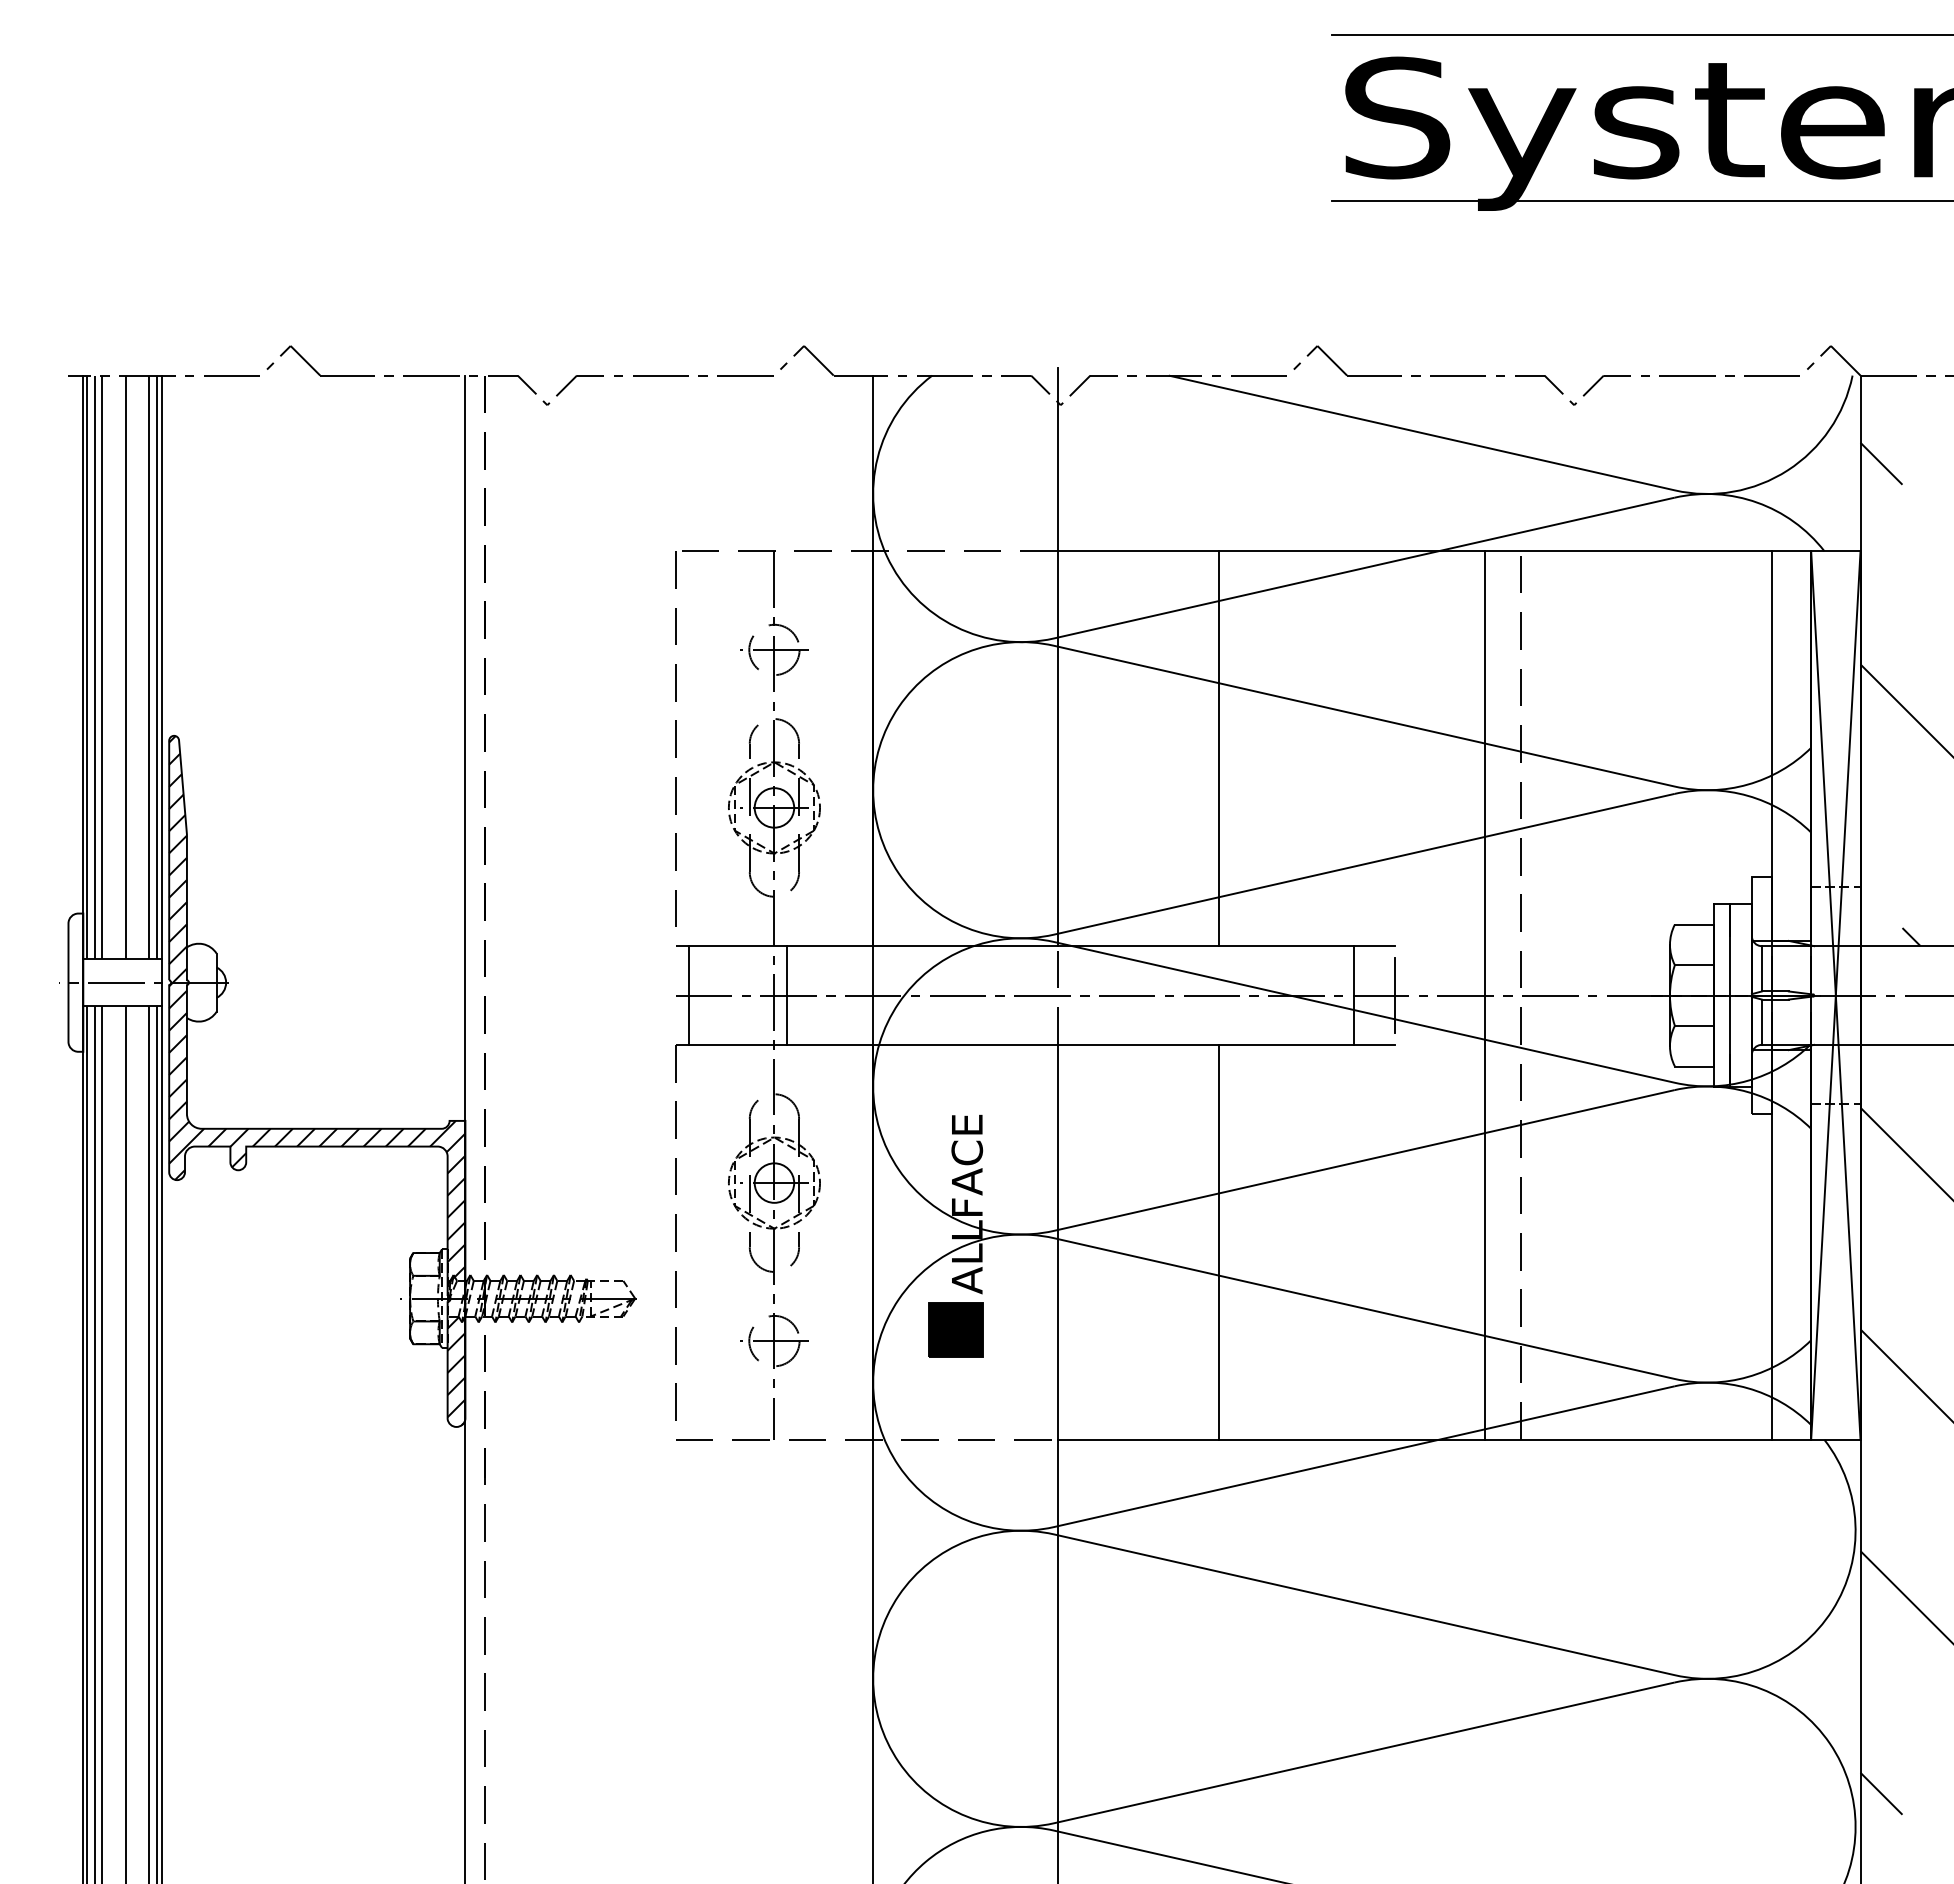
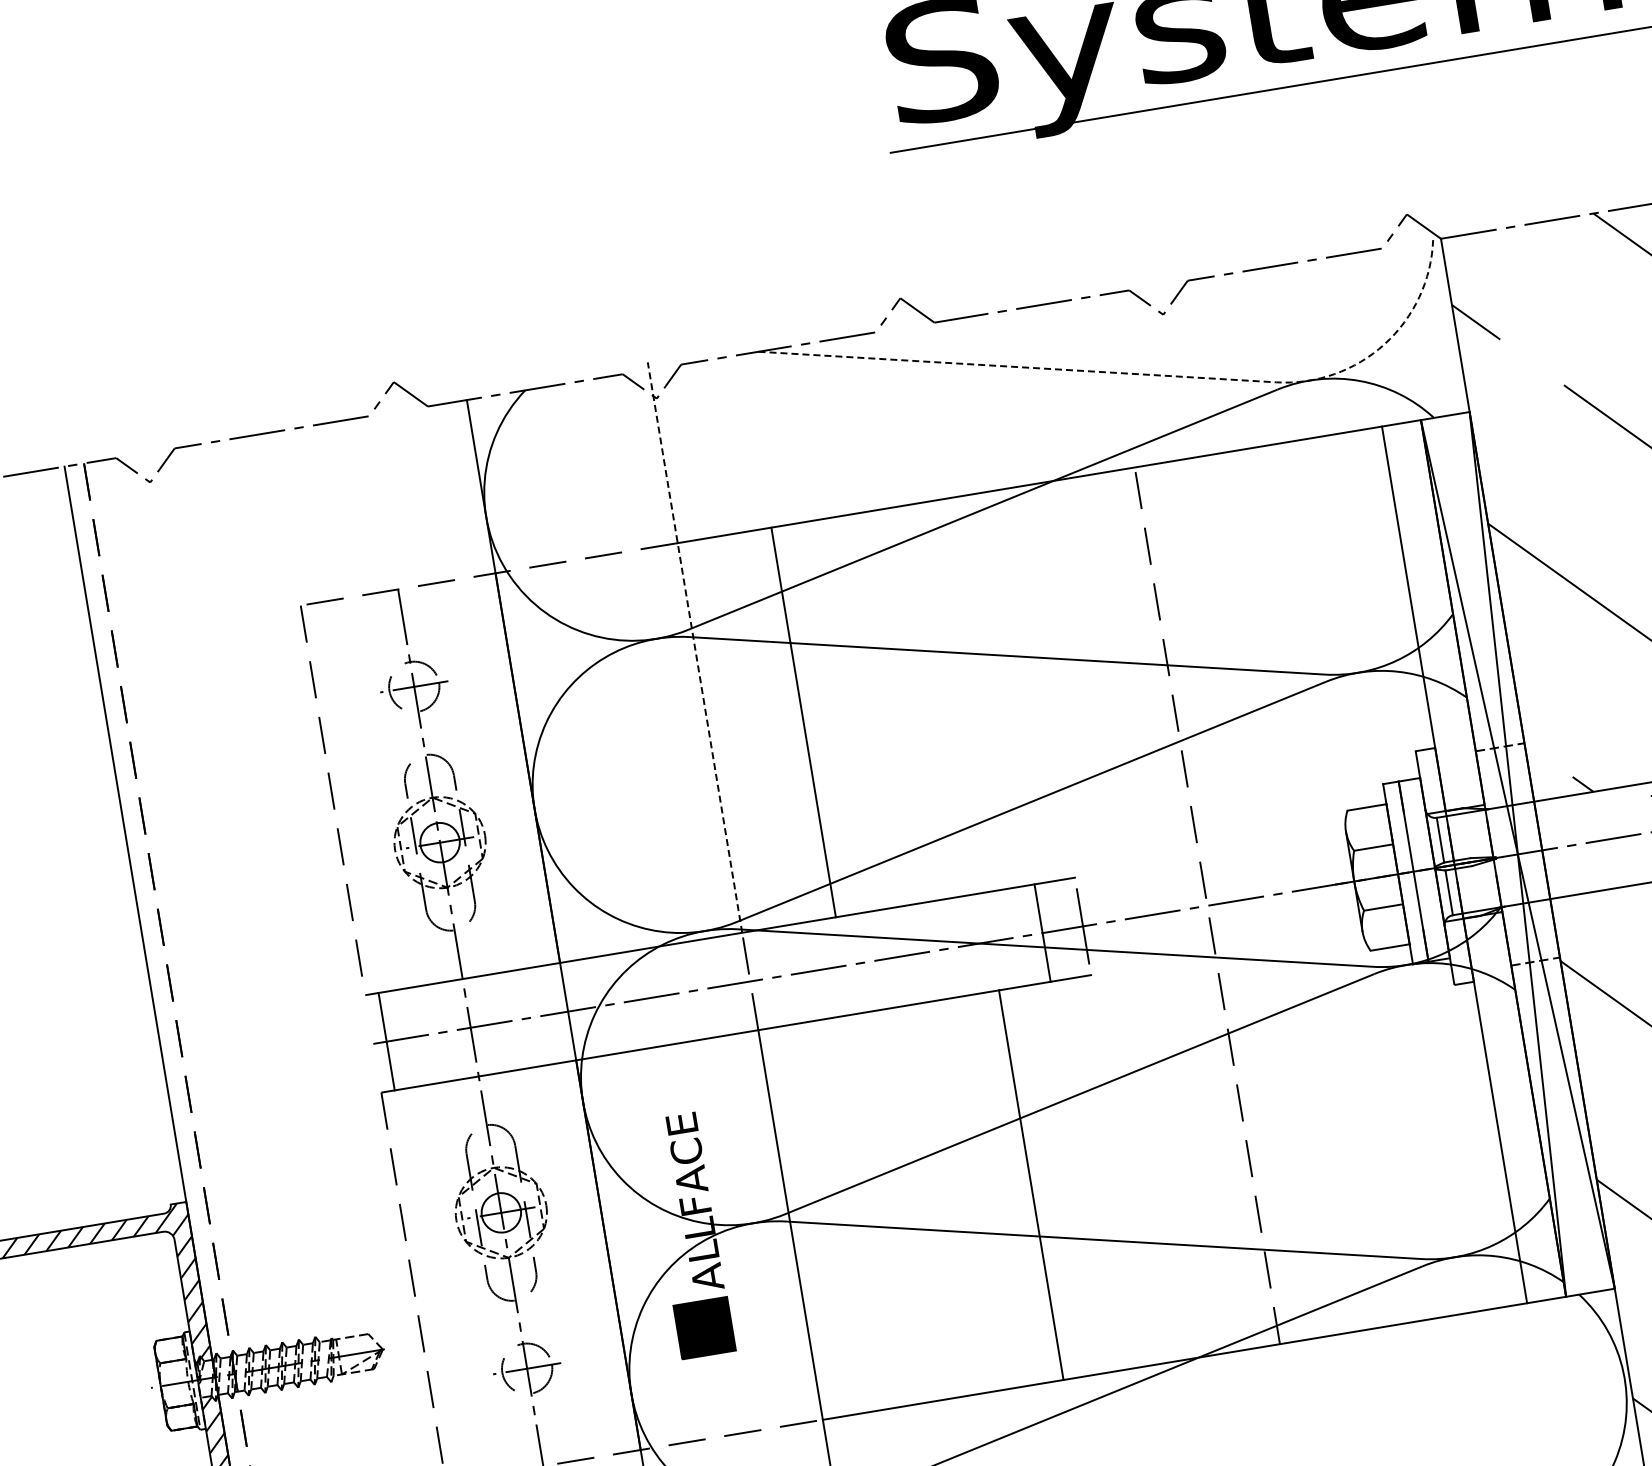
line: (1547, 461) -> (1146, 374), solid -> dashed
line: (1057, 656) -> (694, 647), solid -> dashed
line: (1218, 748) -> (803, 722), moved
line: (787, 995) -> (483, 1025), removed
line: (1484, 995) -> (1171, 911), removed
line: (1218, 1241) -> (1030, 1184), moved

